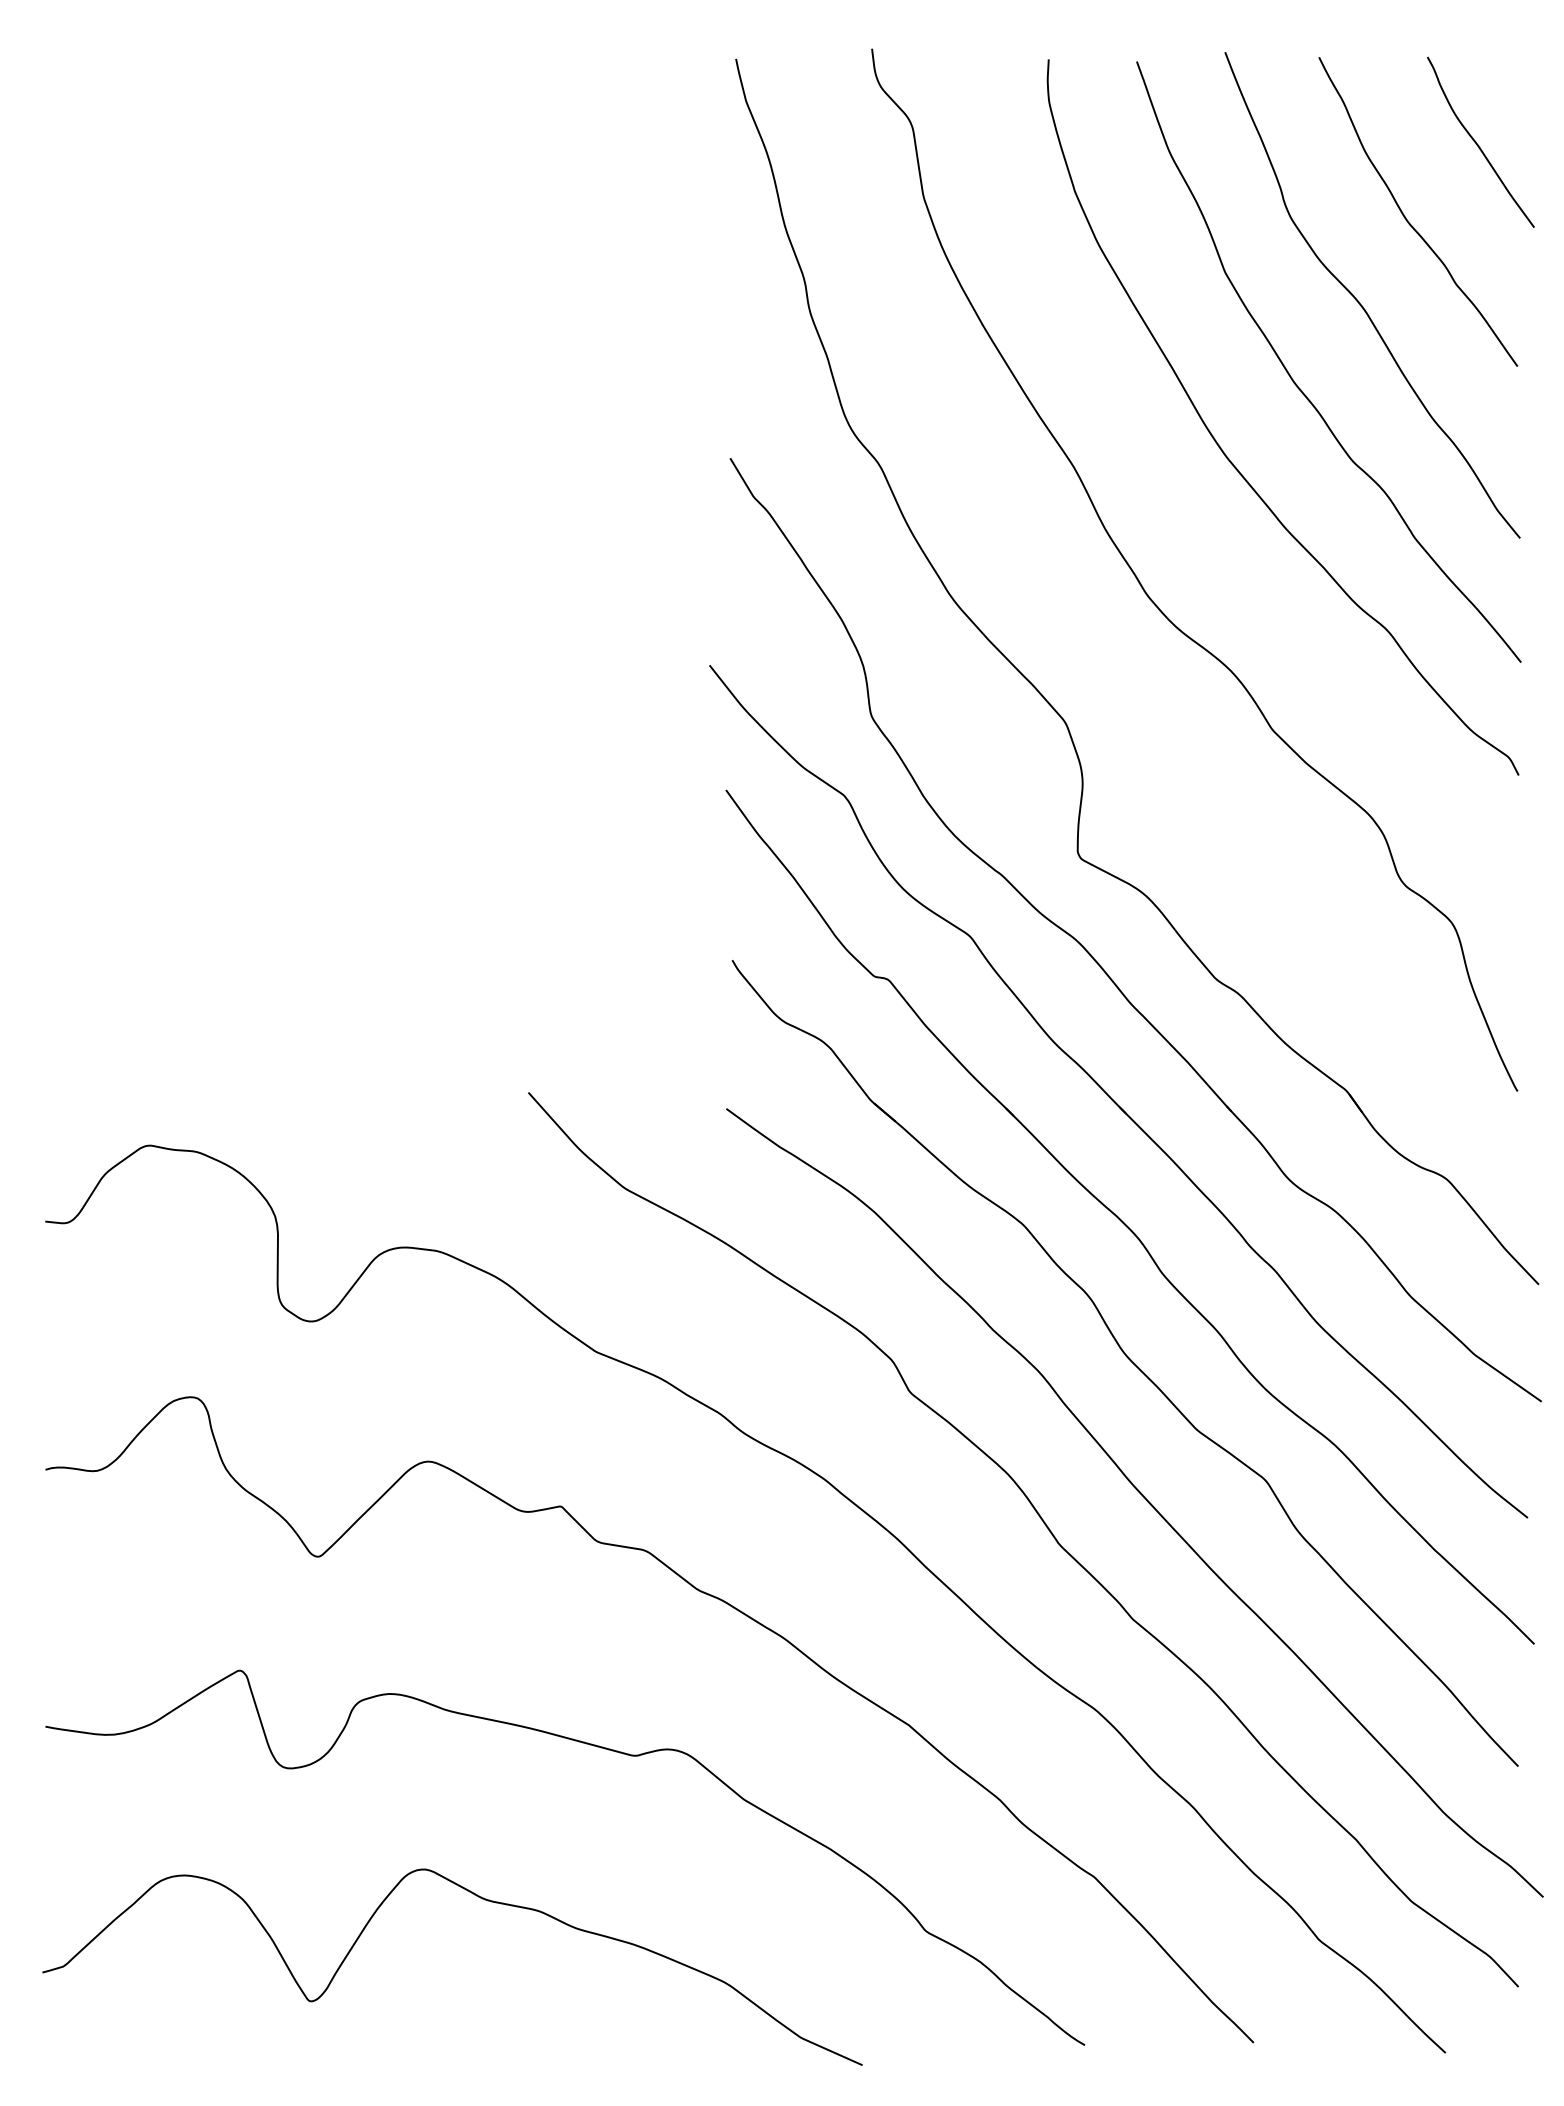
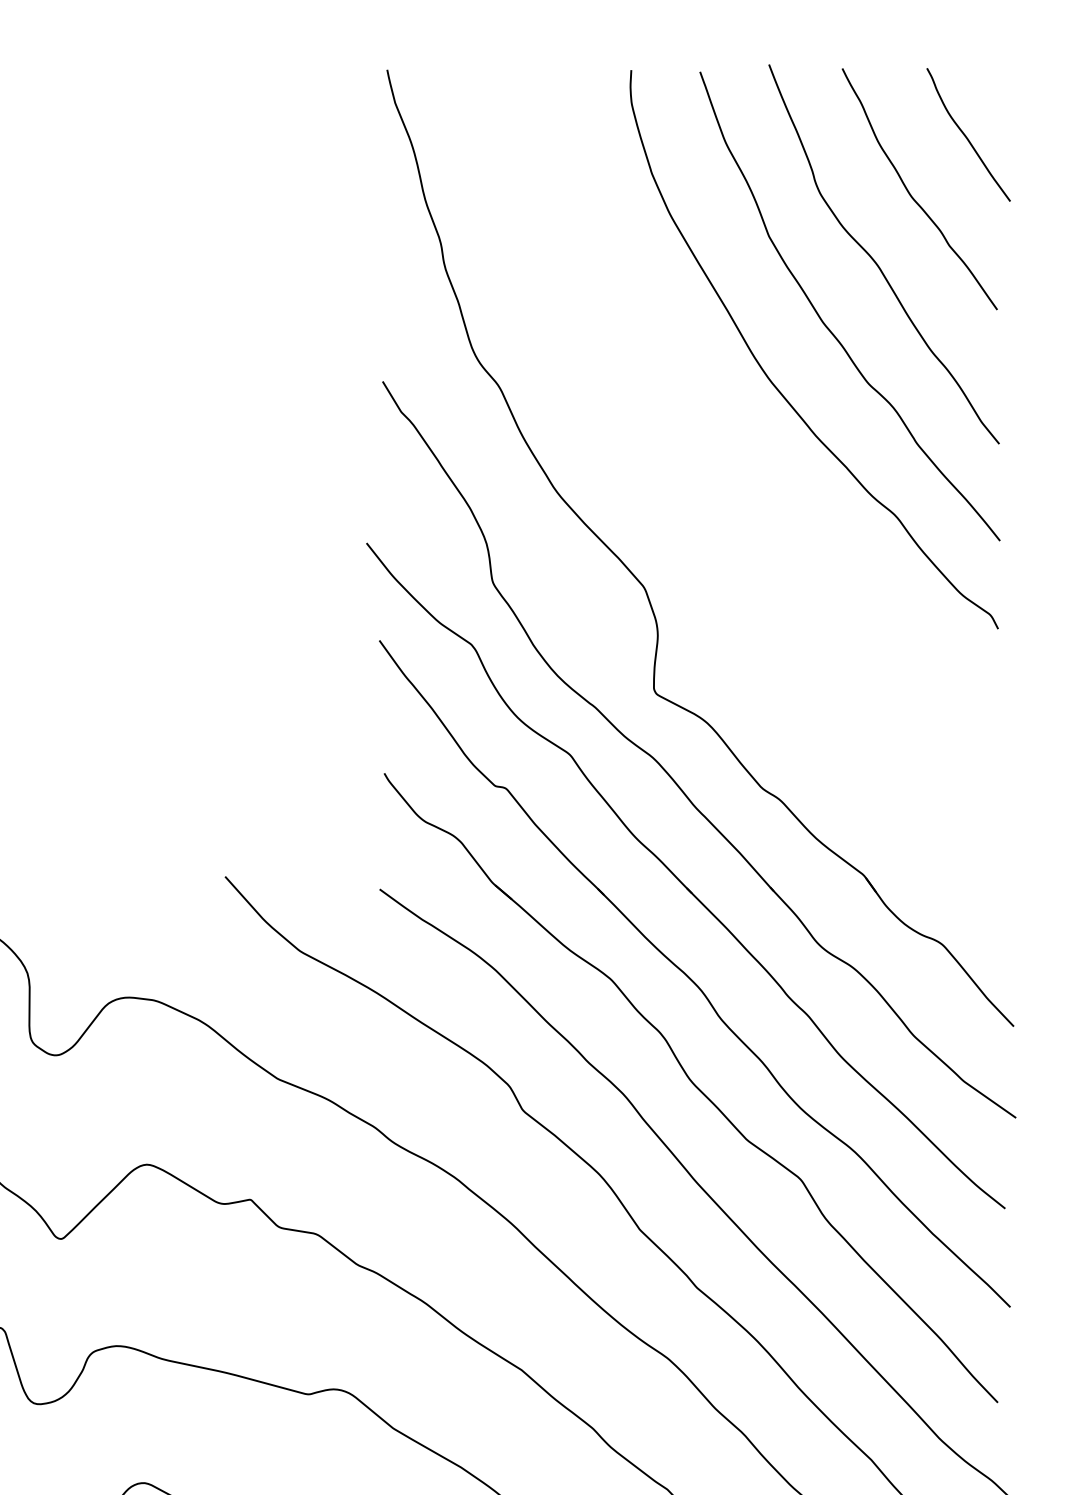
curve: (1157, 605) -> (716, 496), removed

